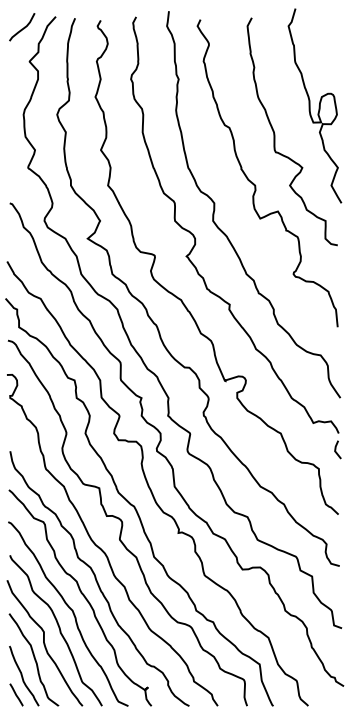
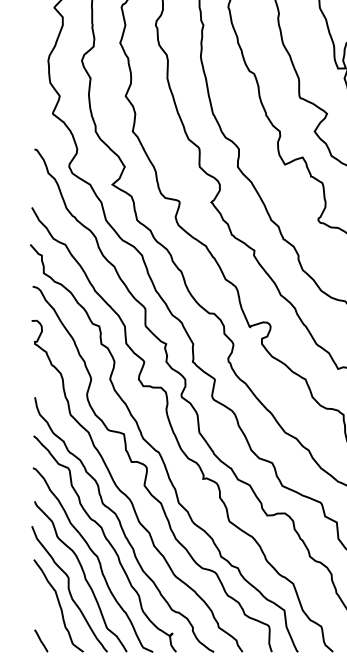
curve: (23, 676) -> (48, 622), removed

